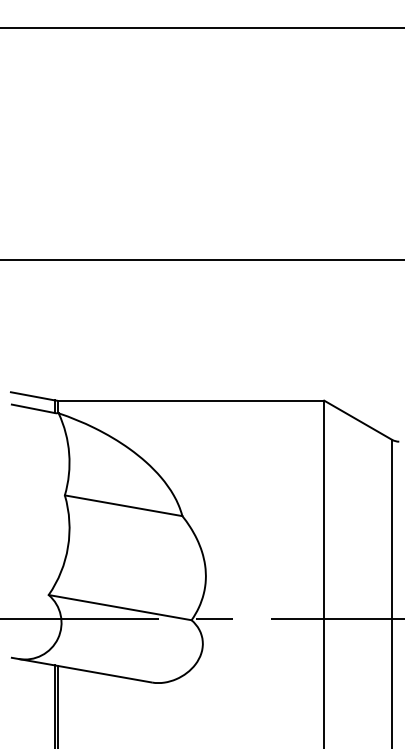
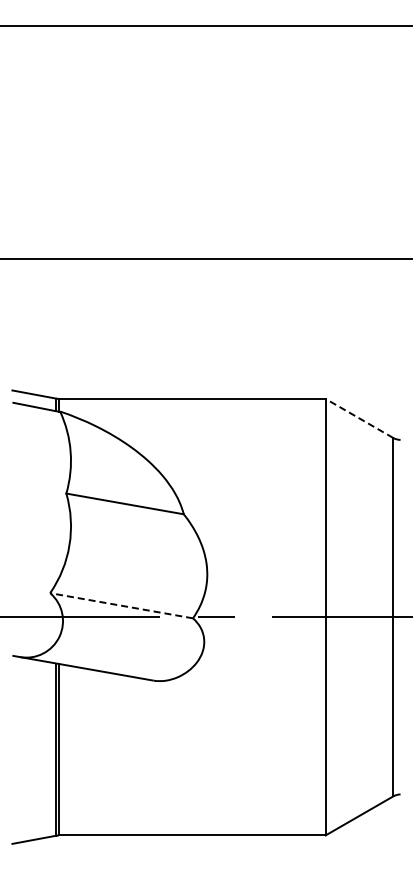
line: (357, 420) -> (358, 418), solid -> dashed
line: (120, 607) -> (121, 605), solid -> dashed

